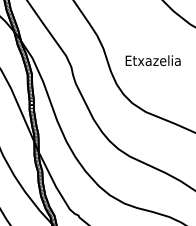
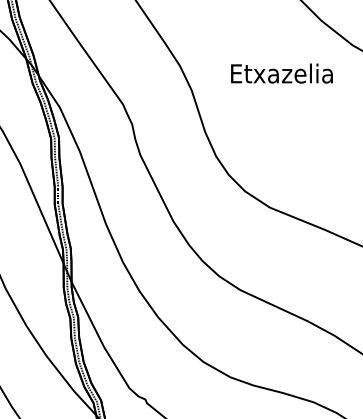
text: (152, 60) -> (280, 73), moved

